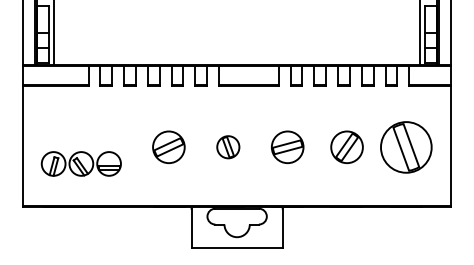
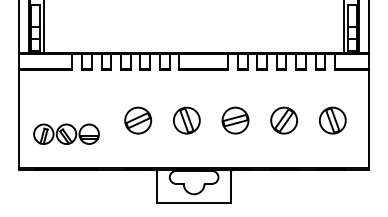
part: (227, 147) -> (186, 120), size x1.43
part: (406, 147) -> (332, 120), size x0.62

